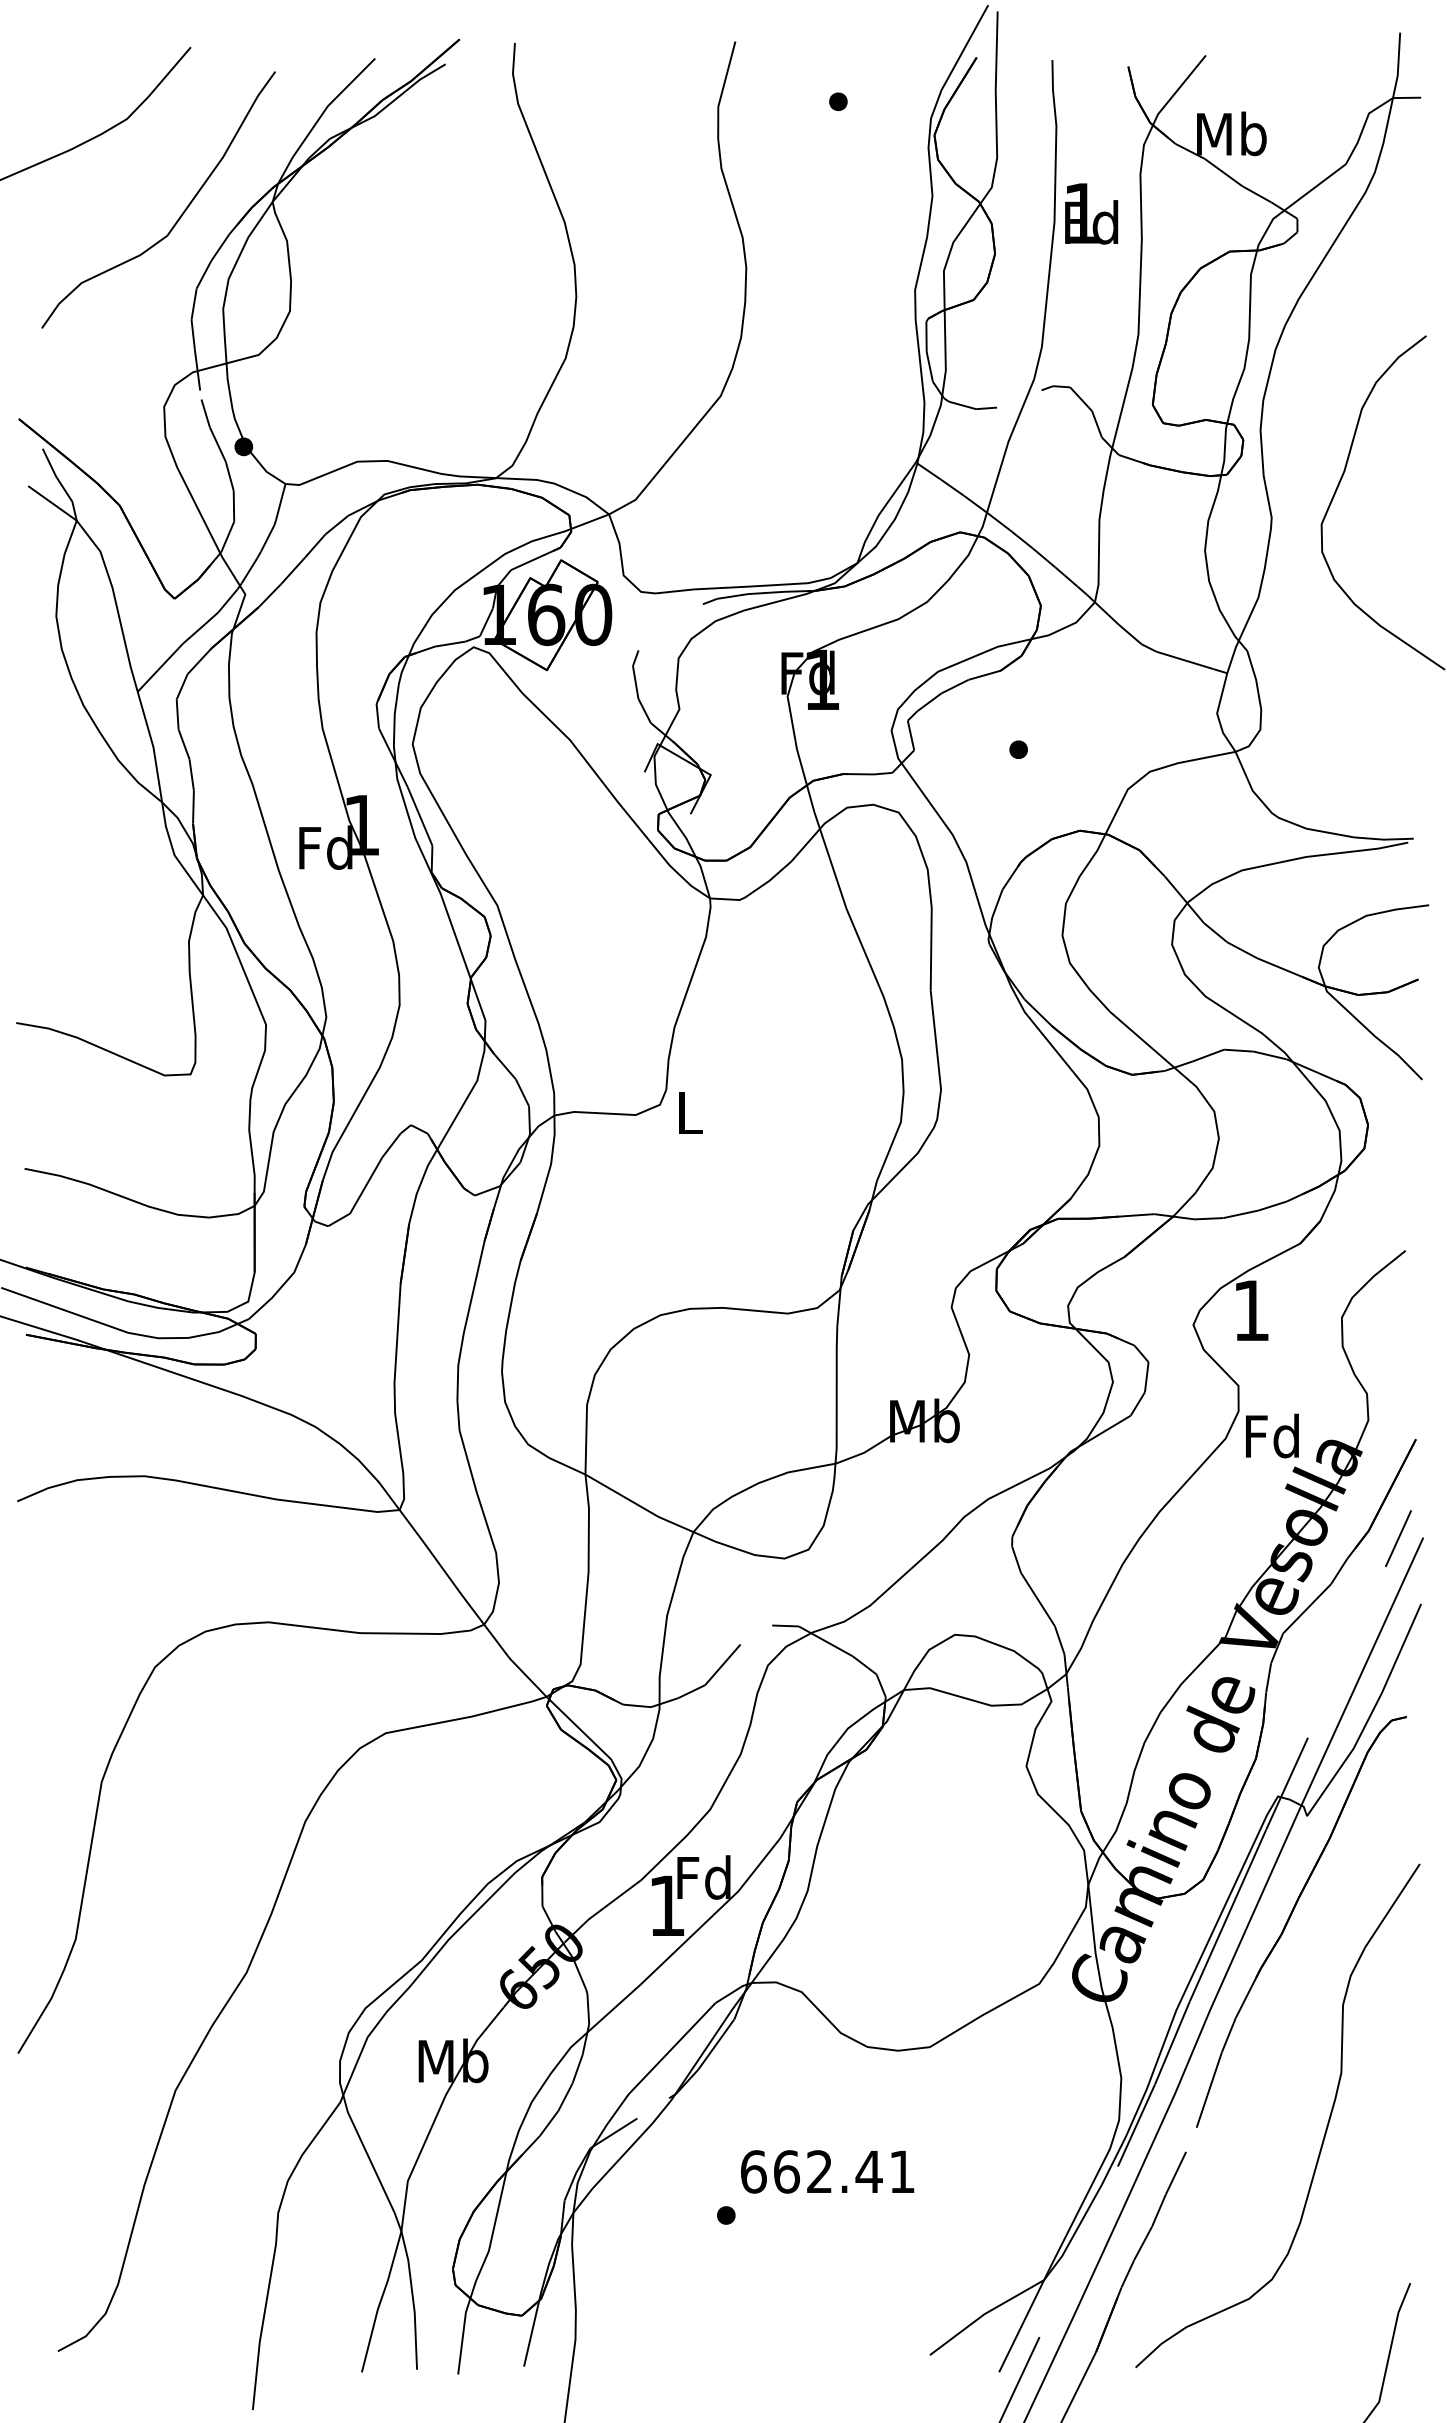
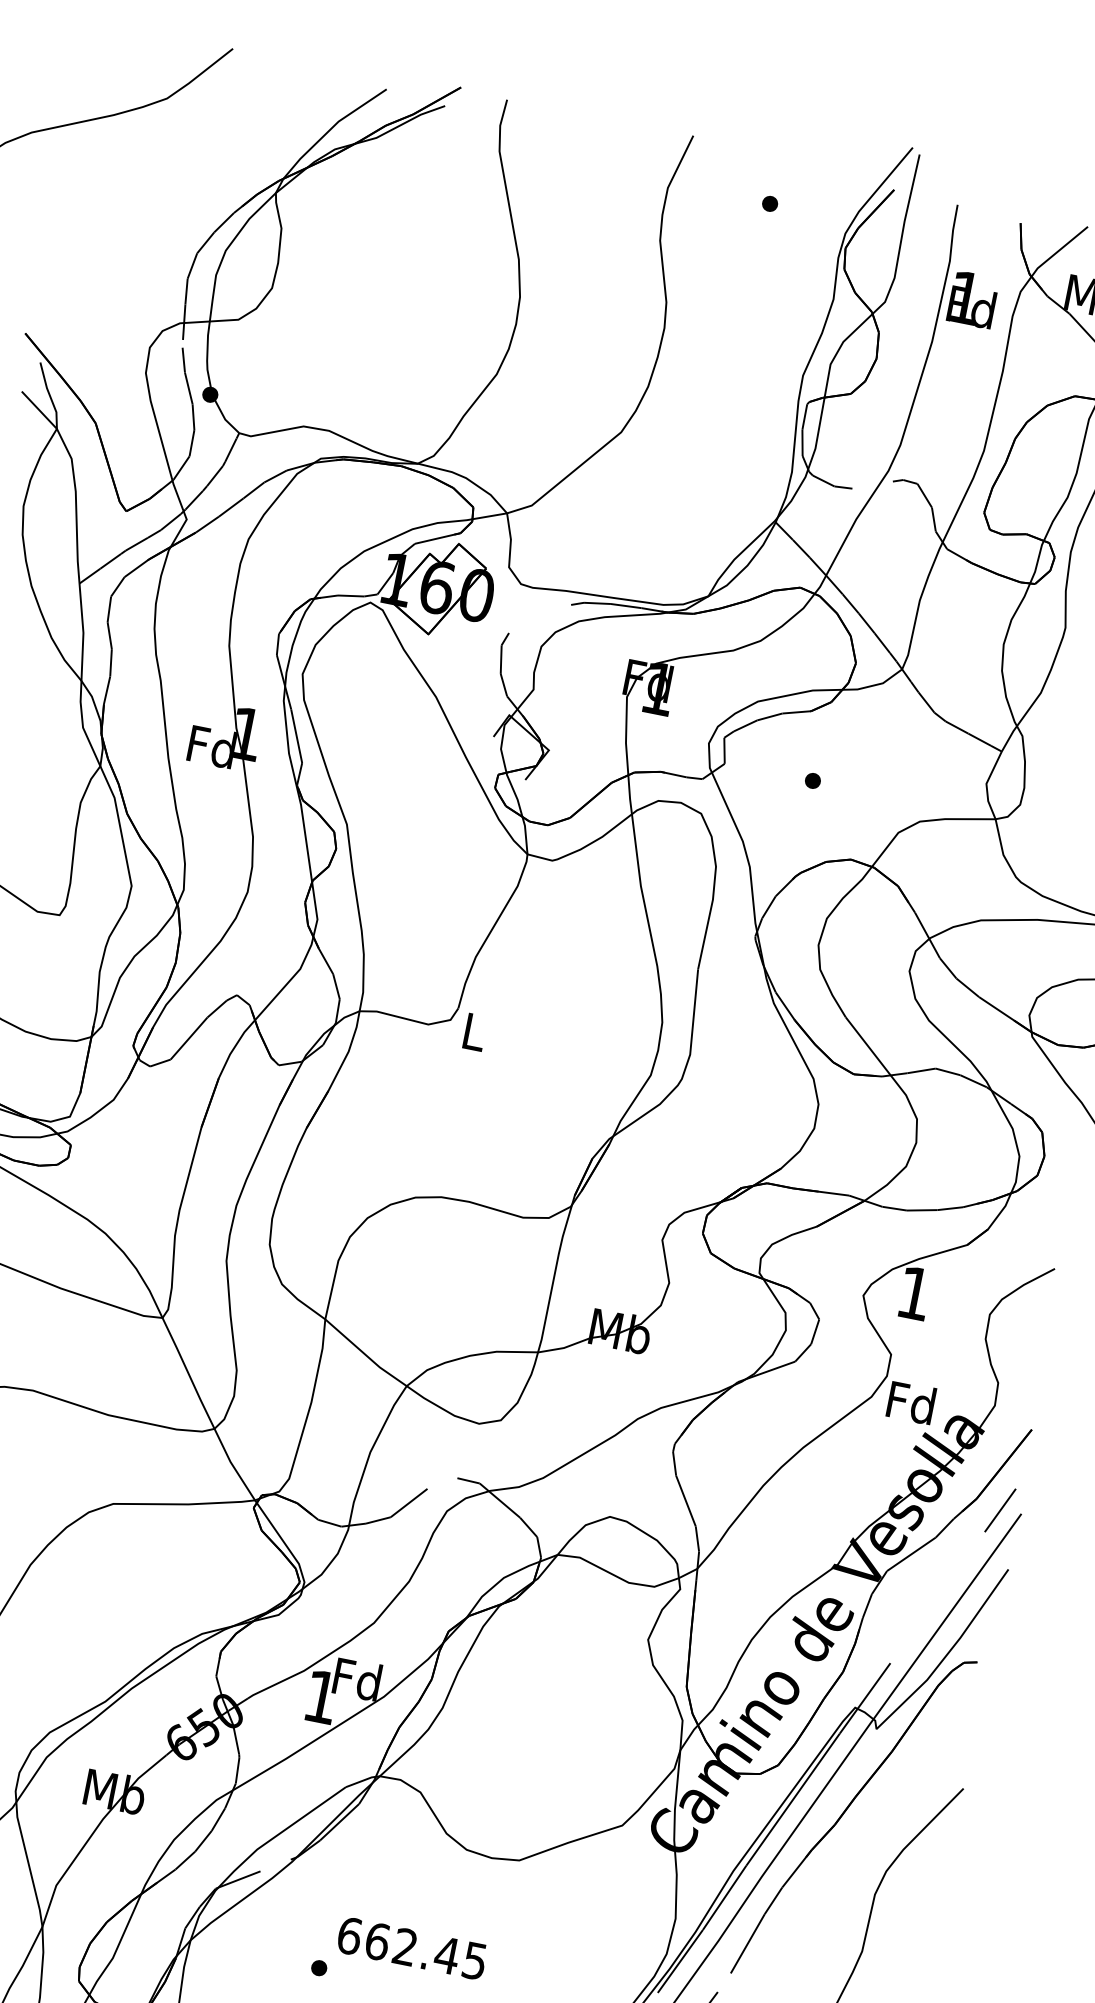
text: (1091, 213) -> (973, 299), moved
curve: (179, 216) -> (194, 189), removed
text: (901, 2171) -> (474, 1960), 662.41 -> 662.45

